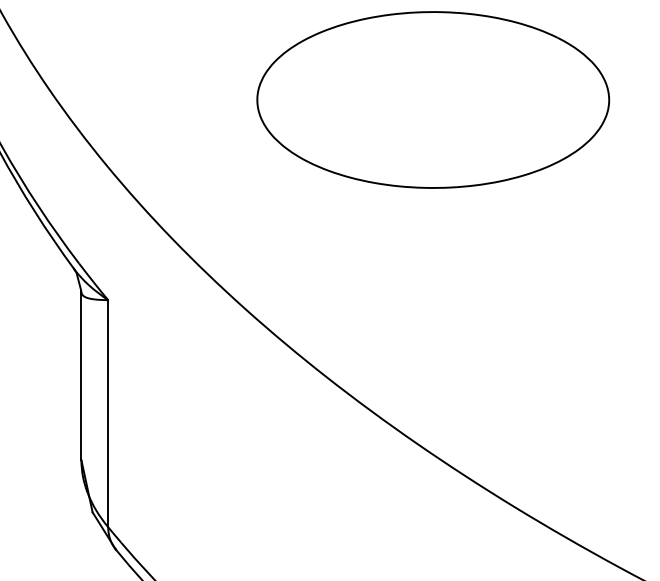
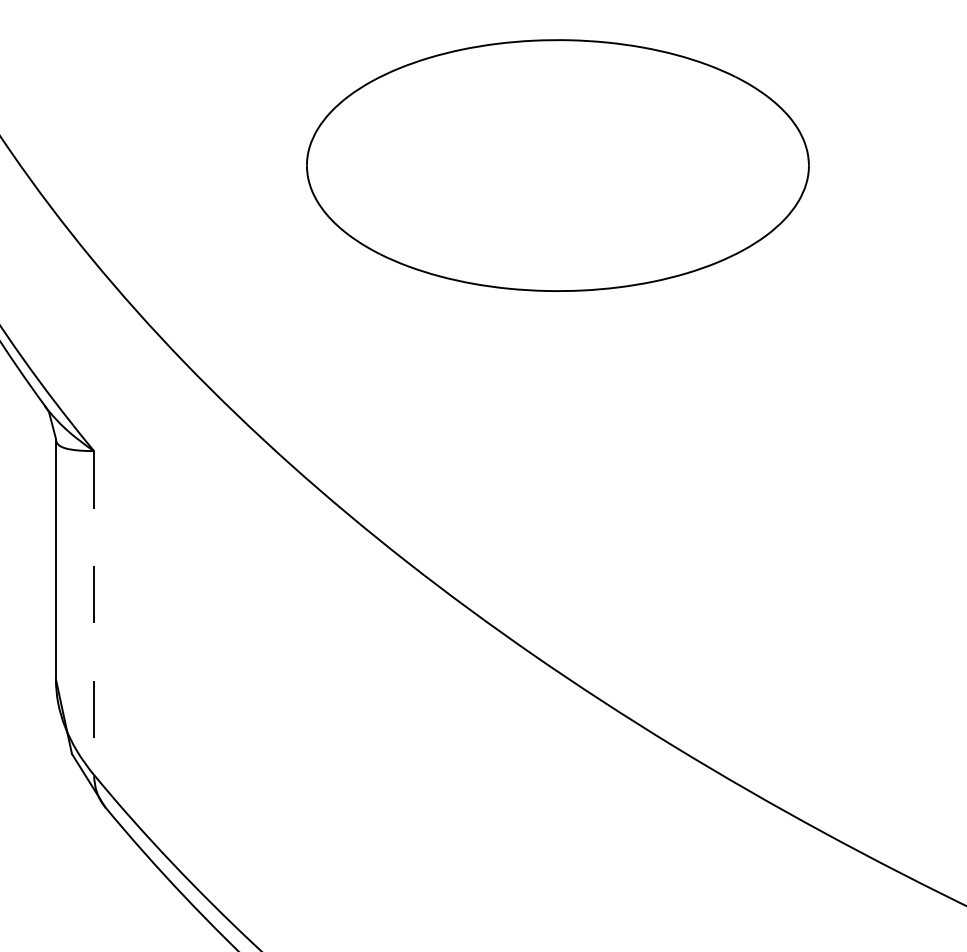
line: (108, 413) -> (94, 613), solid -> dashed

